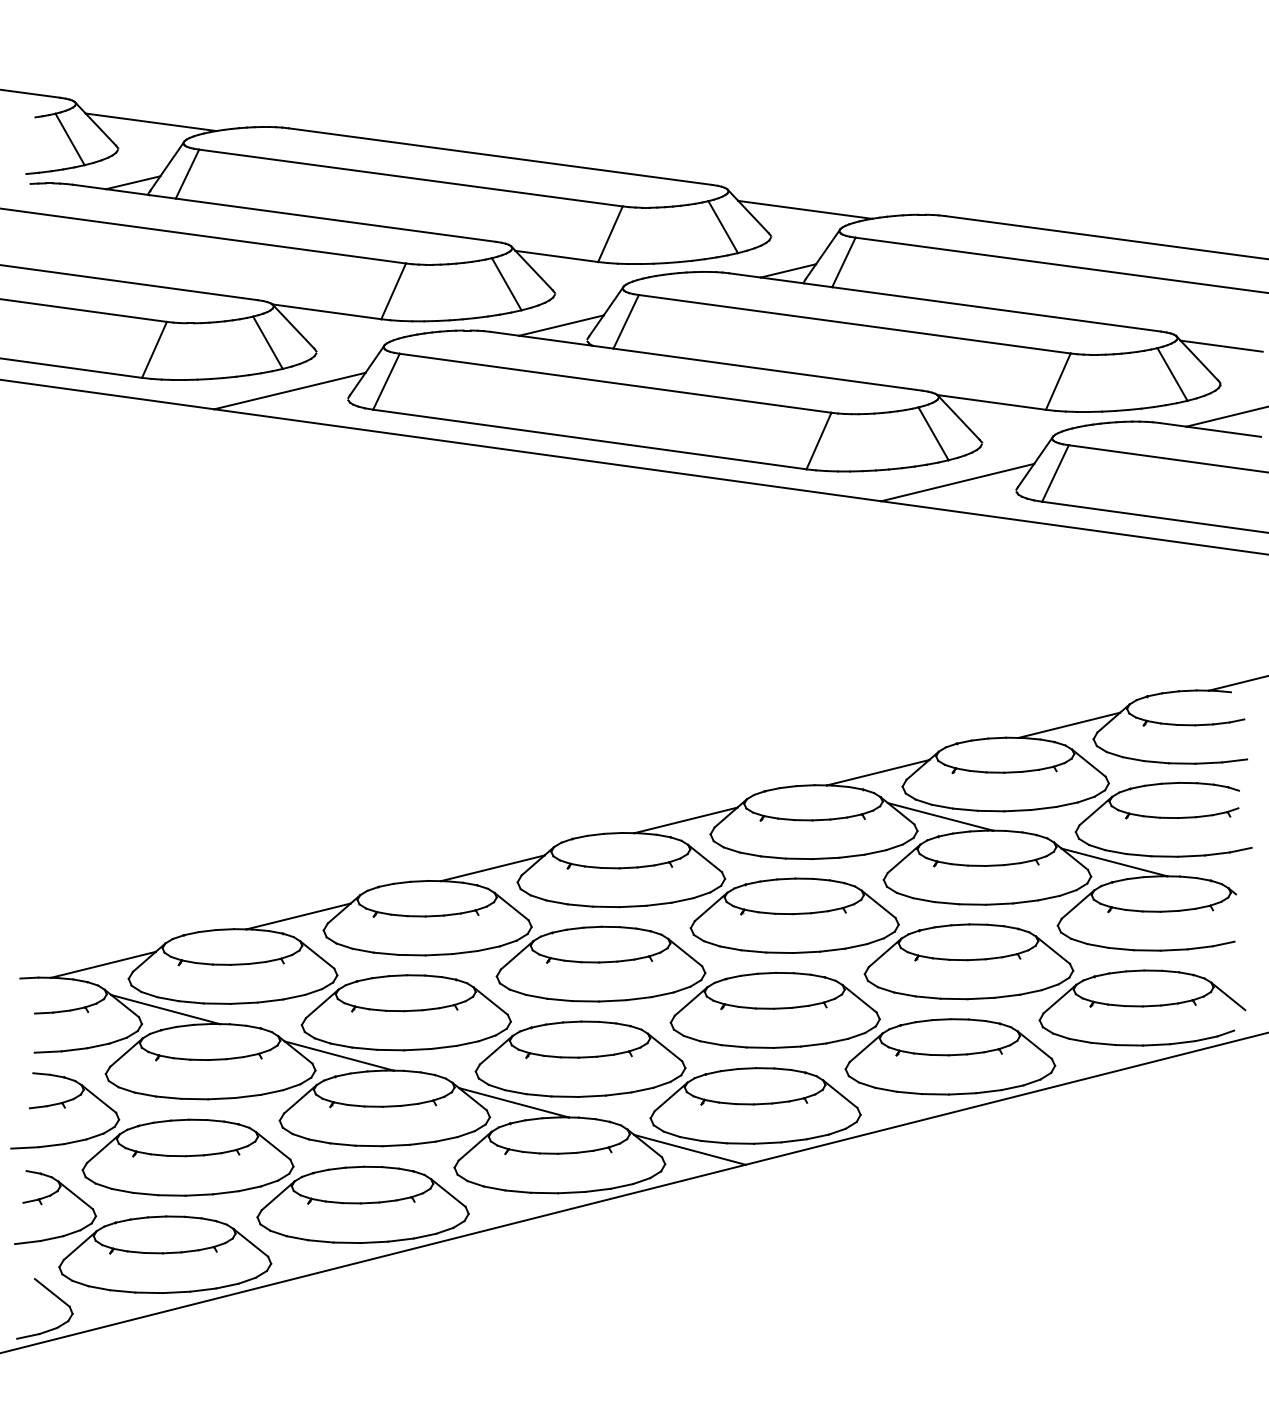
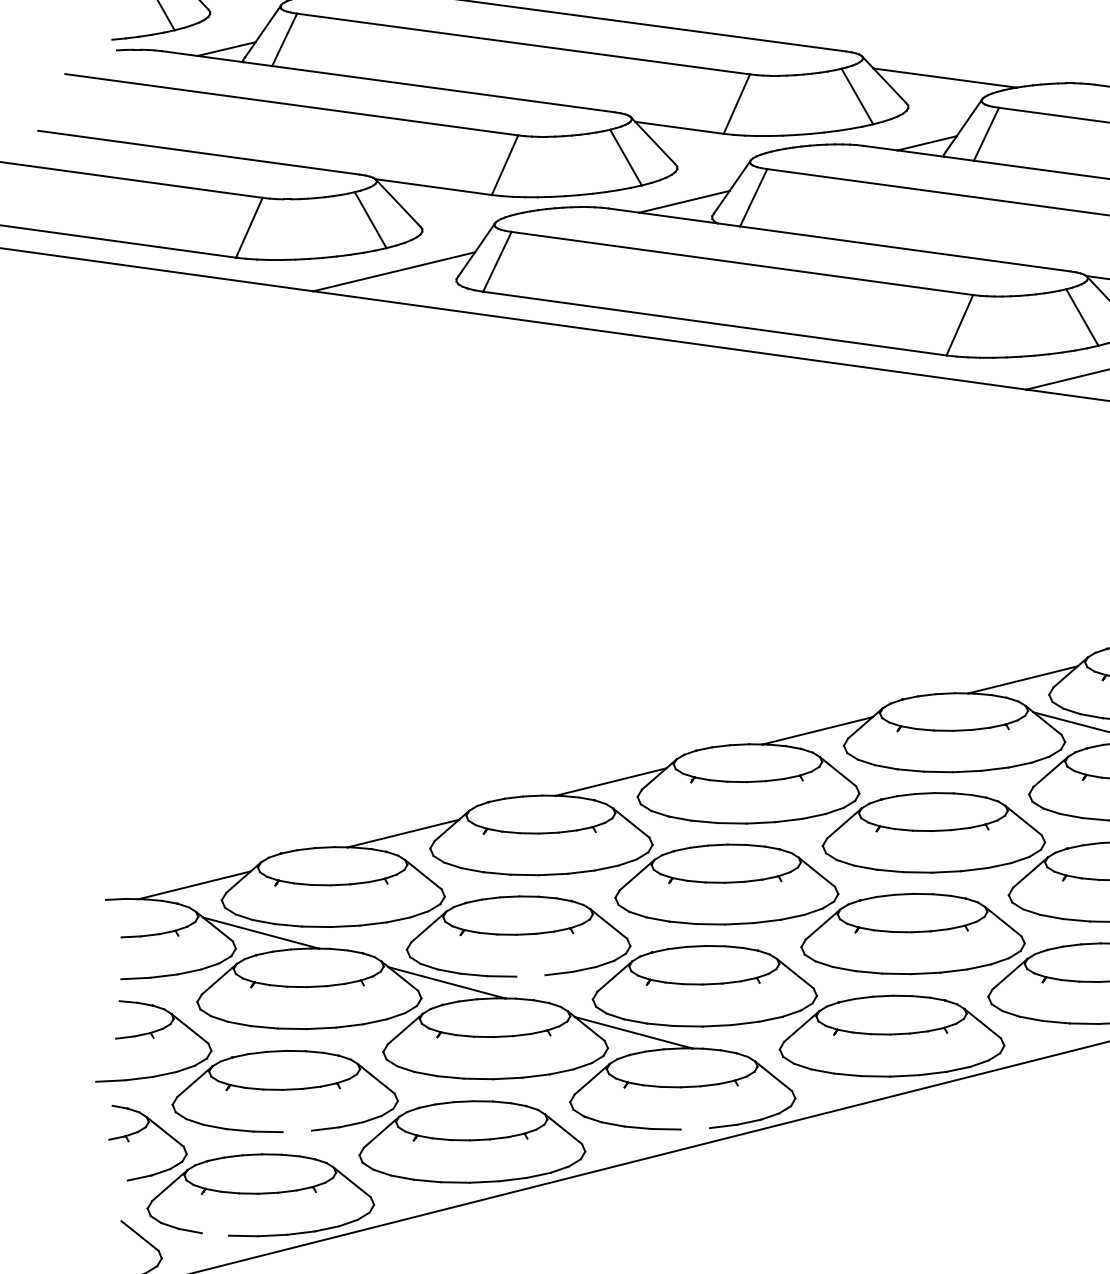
line: (417, 1049) -> (530, 975), removed
line: (689, 1149) -> (821, 1082), removed
line: (571, 1192) -> (695, 1128), removed
line: (199, 1194) -> (297, 1130), removed
line: (27, 1242) -> (113, 1182), removed
line: (122, 1291) -> (215, 1234), removed

